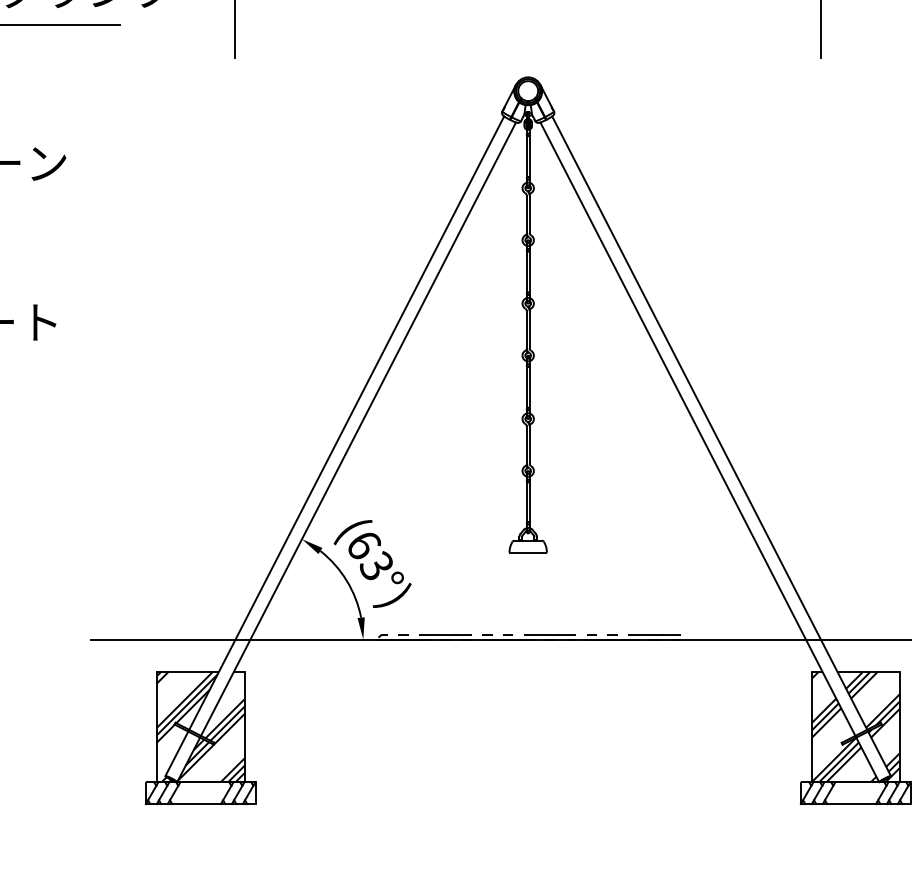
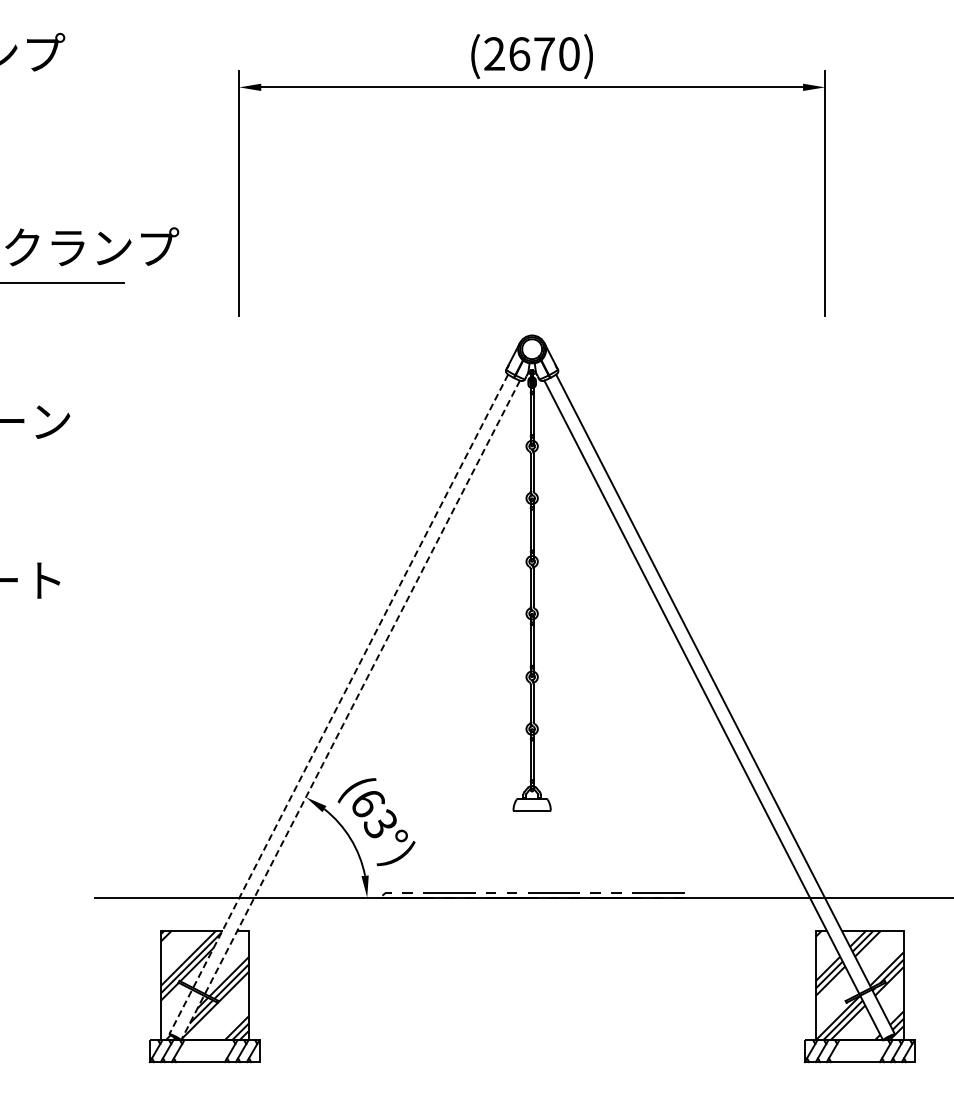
line: (334, 446) -> (338, 704), solid -> dashed
line: (346, 452) -> (350, 710), solid -> dashed

